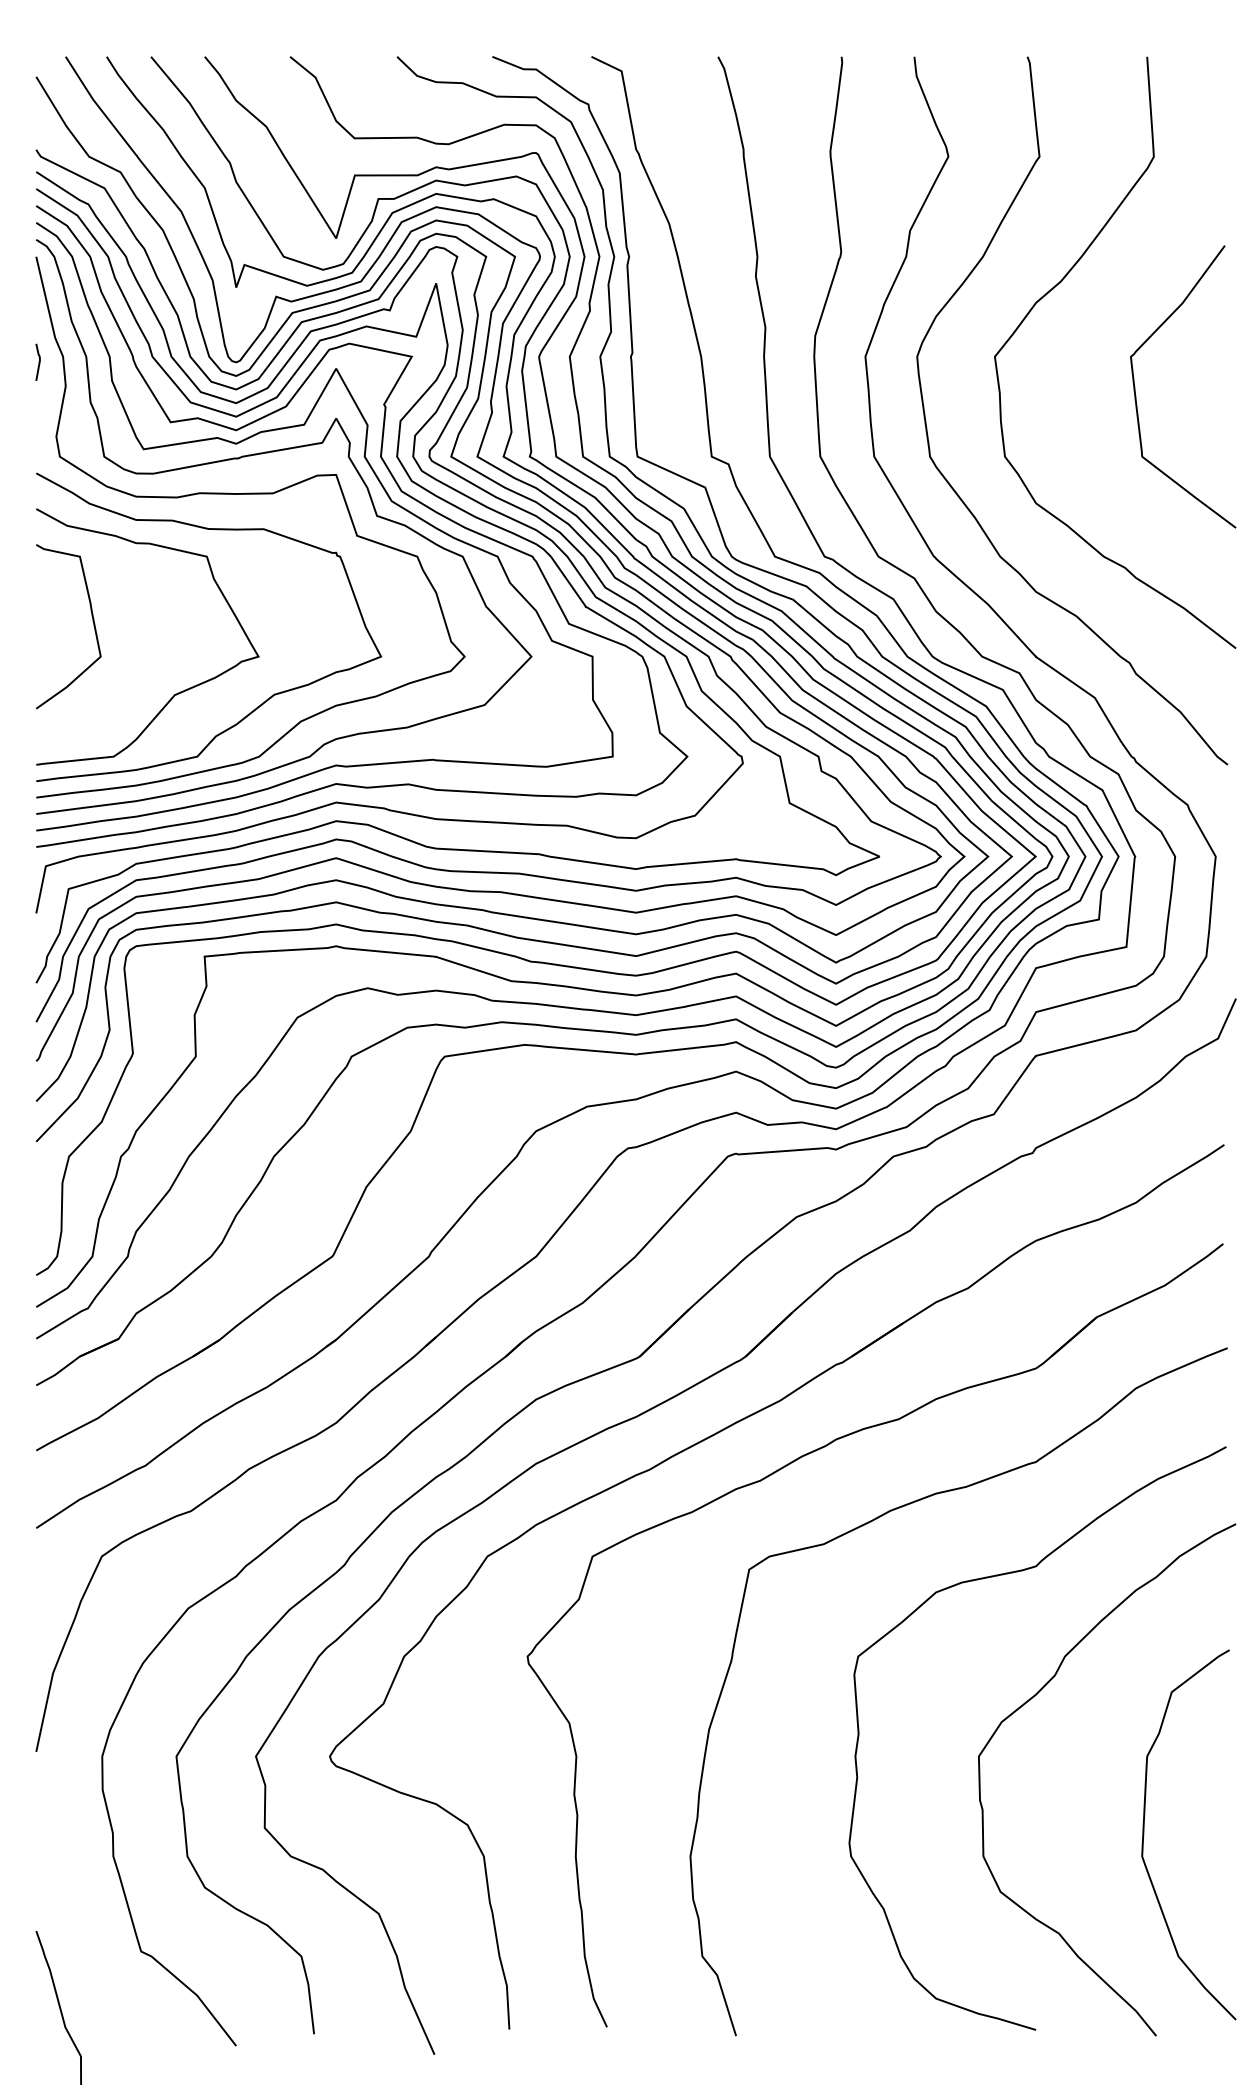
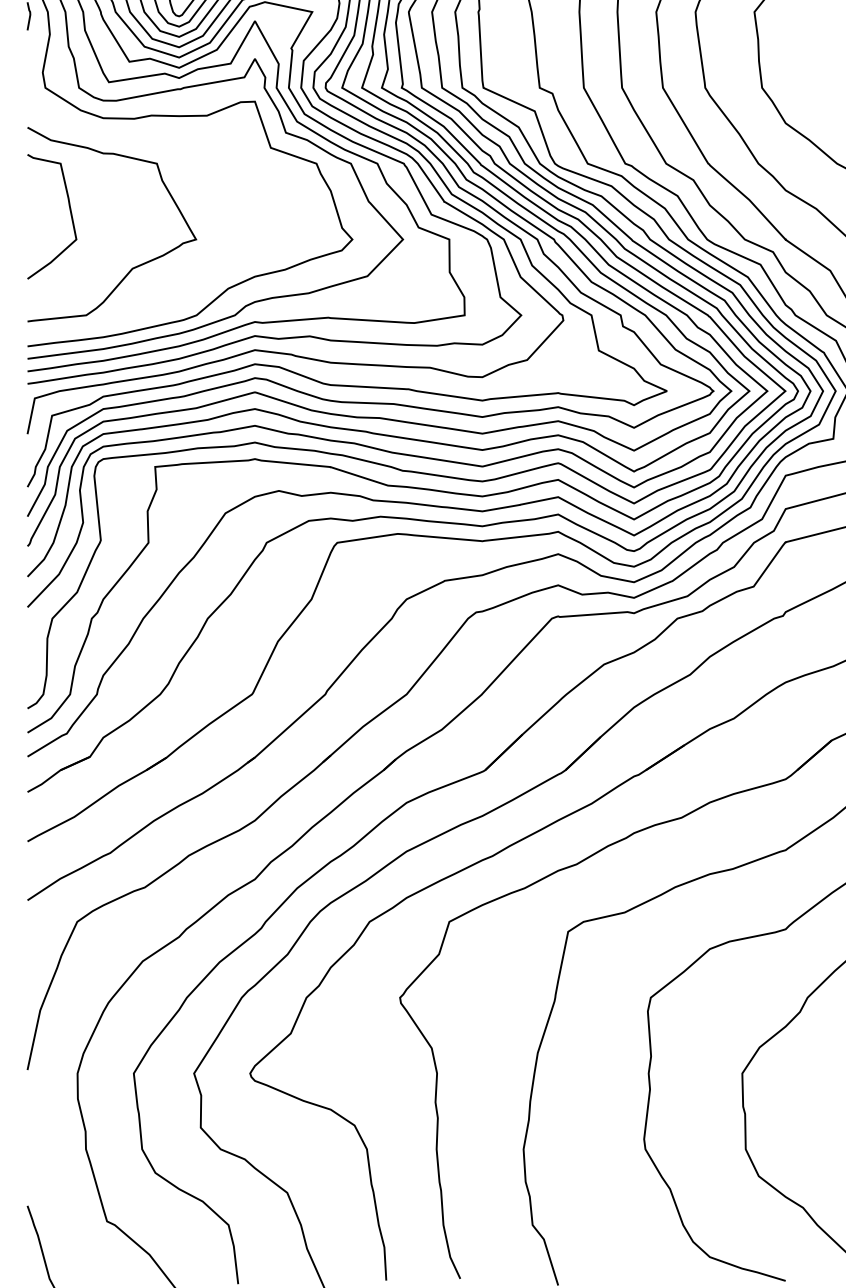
curve: (267, 698) -> (202, 271), removed

